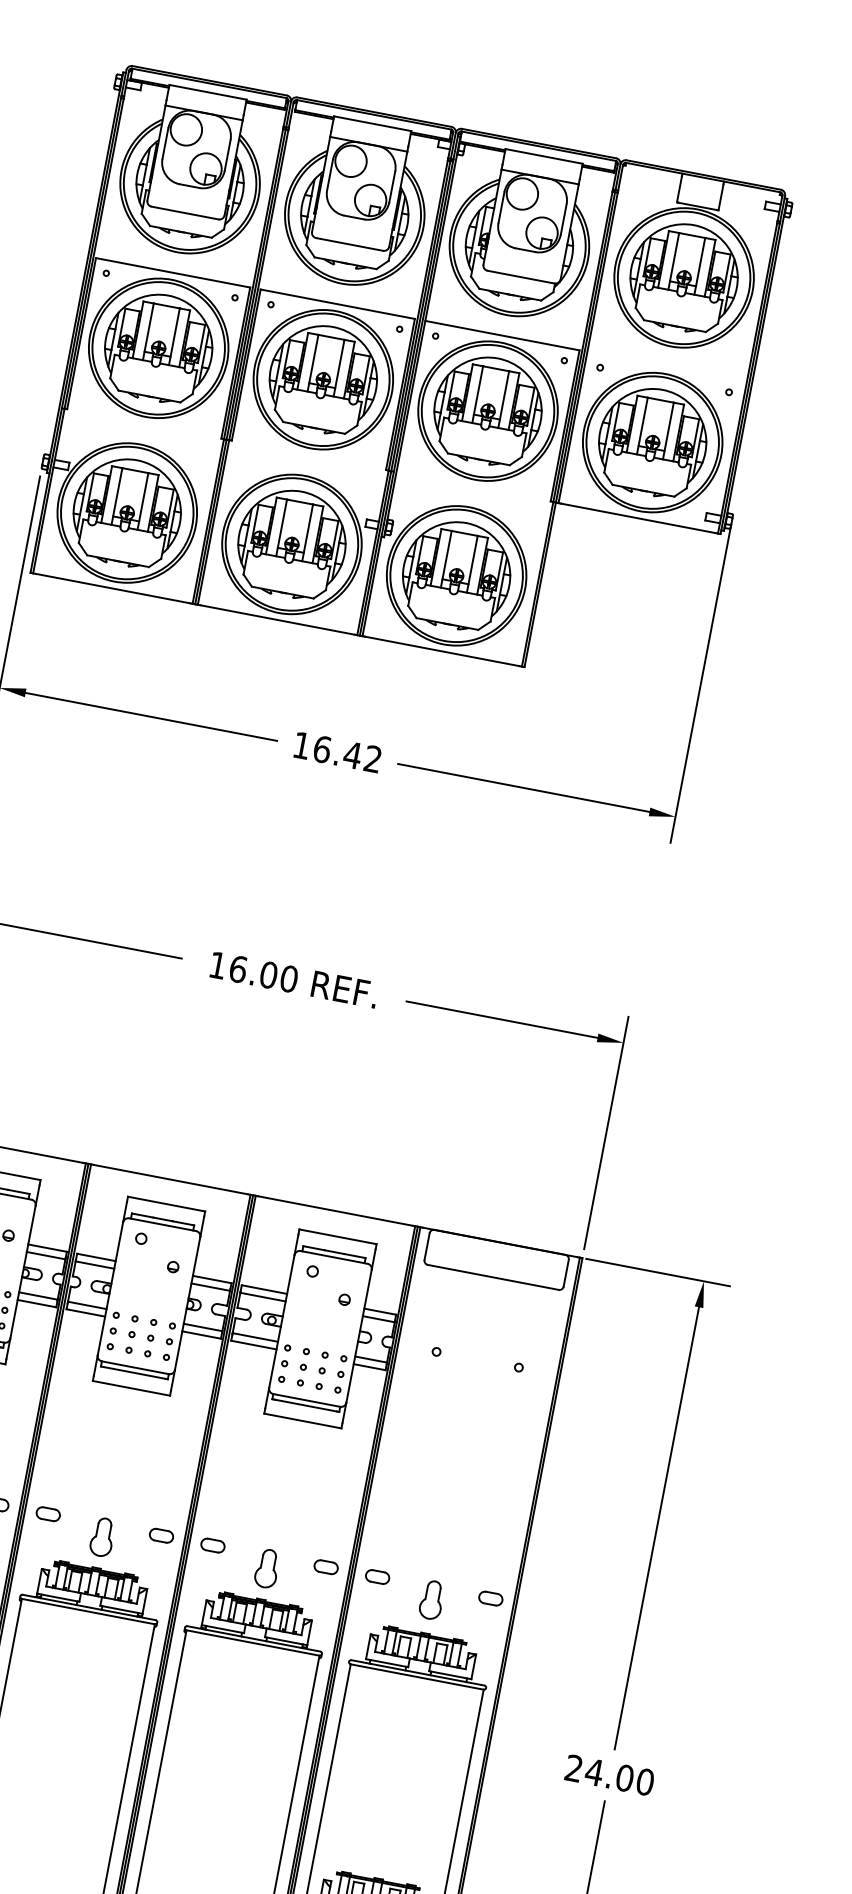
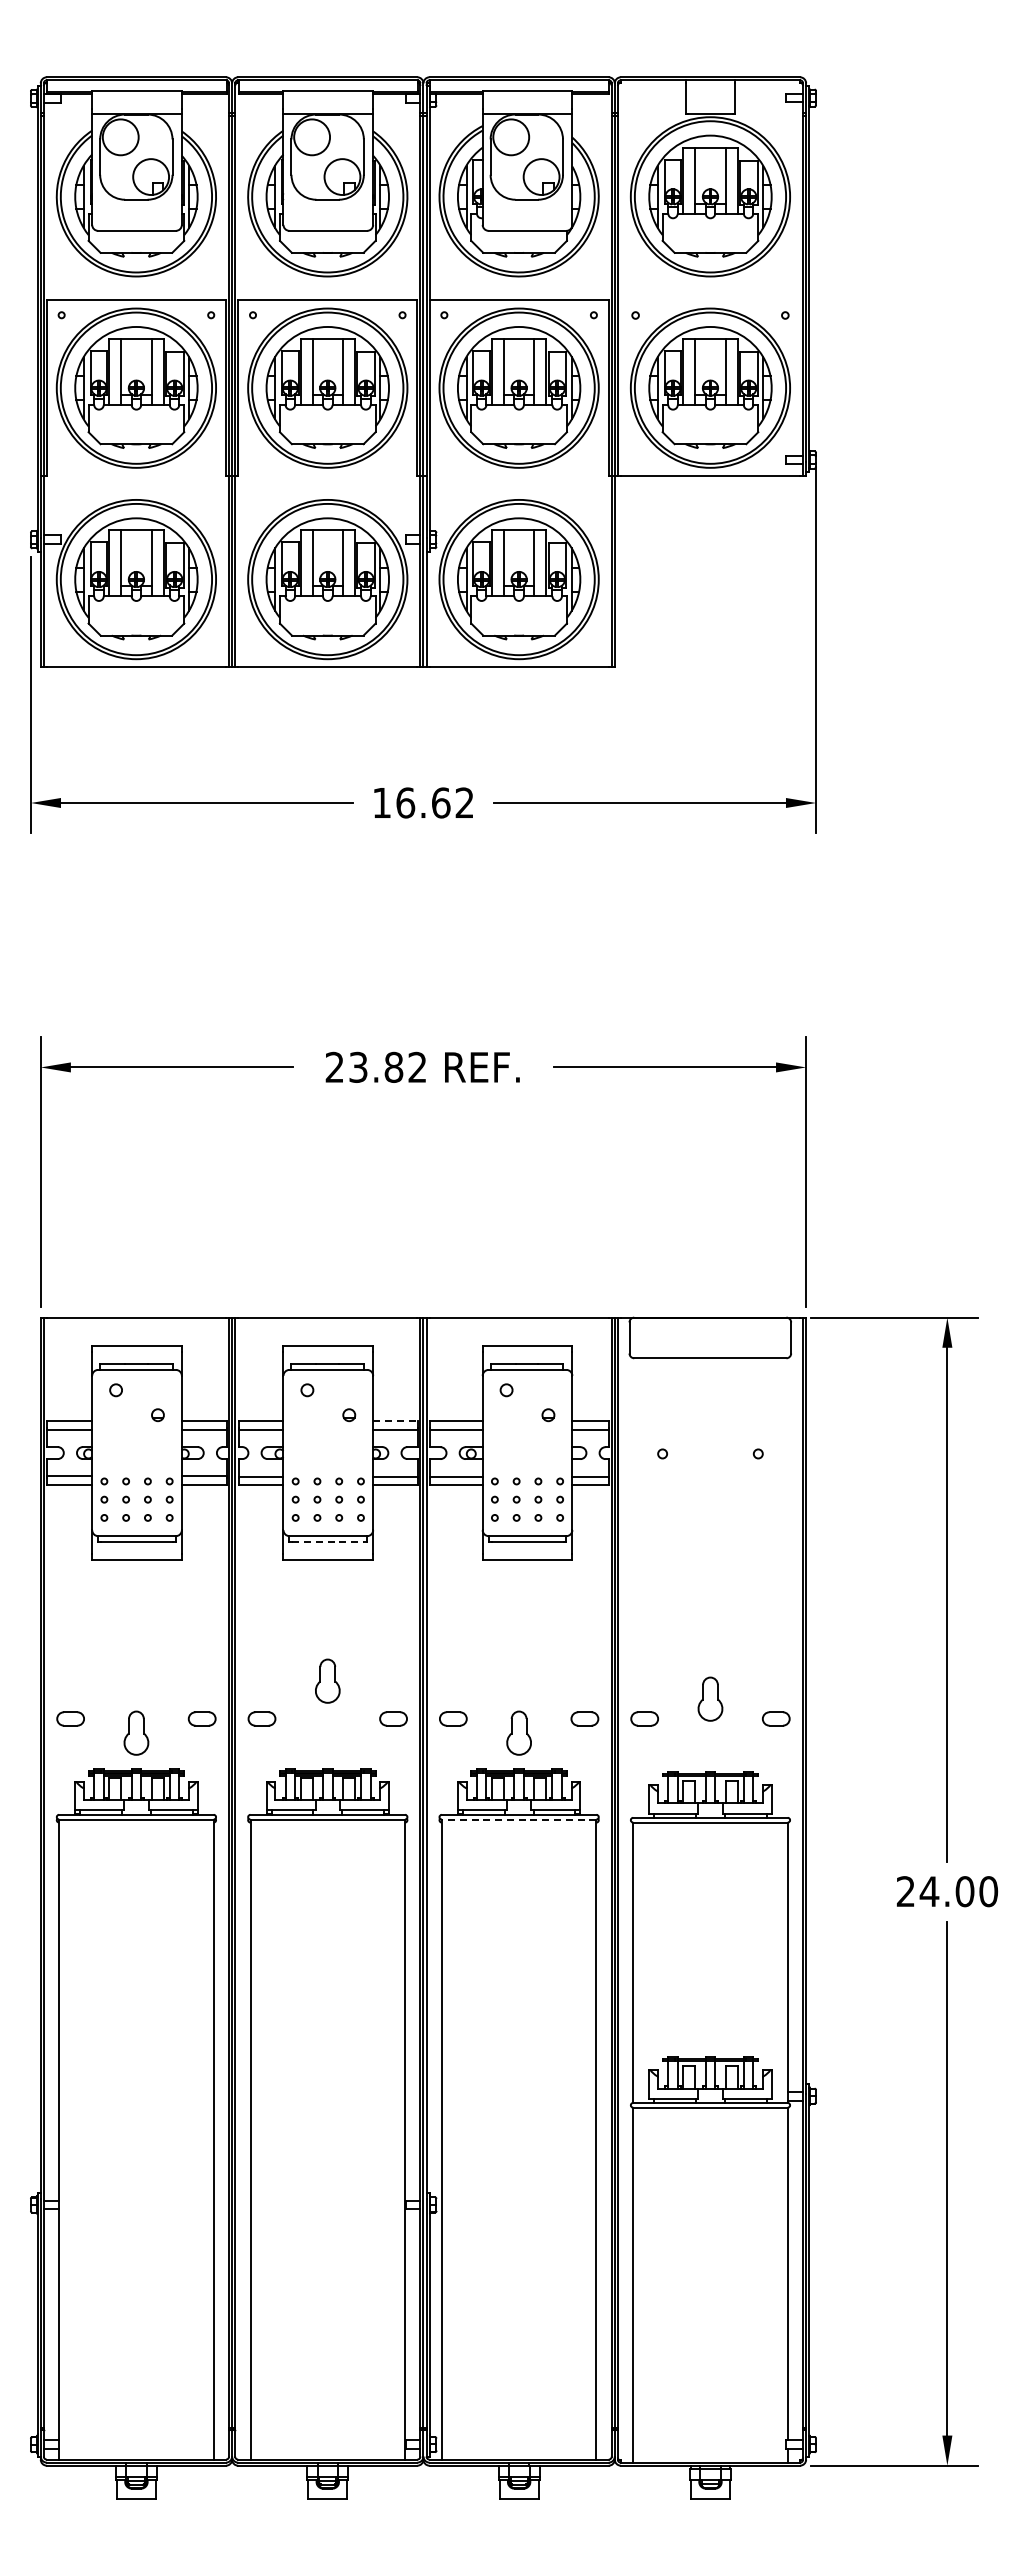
text: (352, 754) -> (440, 802), 16.42 -> 16.62
text: (253, 971) -> (375, 1066), 16.00 -> 23.82
line: (213, 1279) -> (396, 1420), solid -> dashed
line: (134, 1373) -> (328, 1542), solid -> dashed
part: (102, 1536) -> (327, 1680), moved
part: (432, 1599) -> (710, 1698), moved
line: (252, 1642) -> (518, 1819), solid -> dashed

